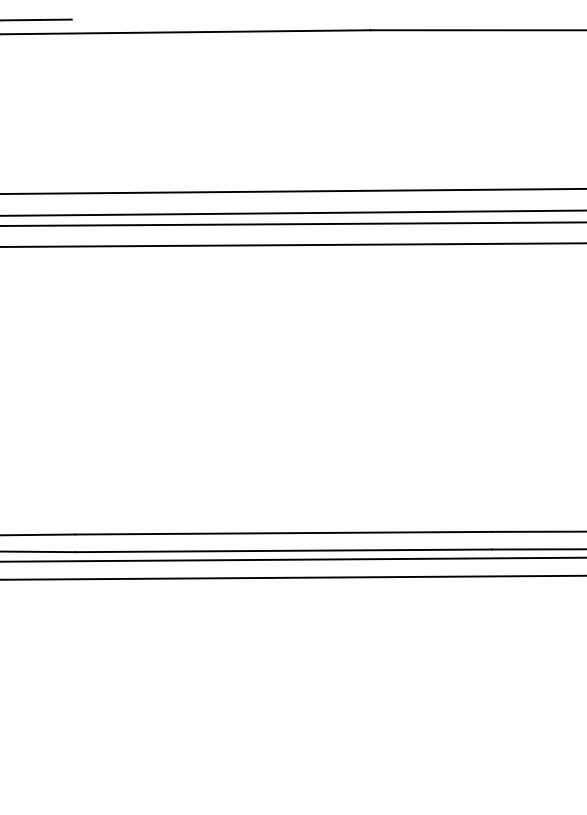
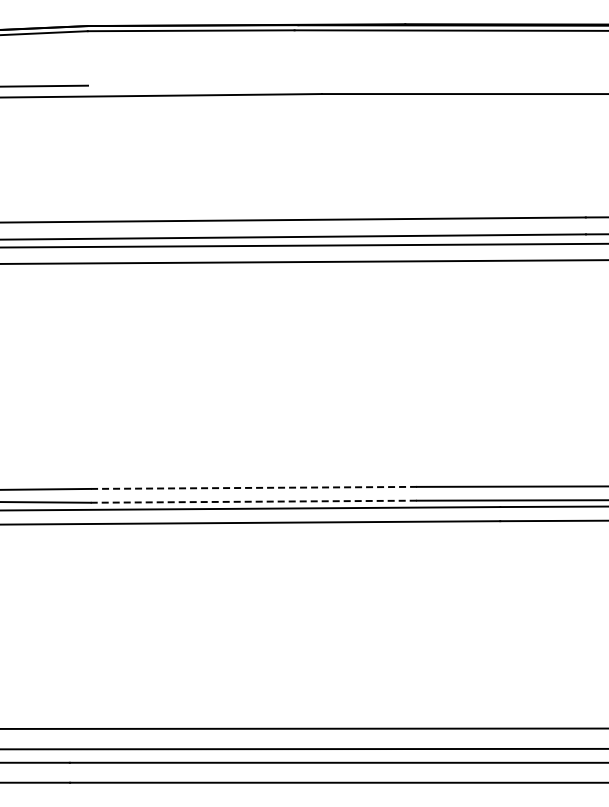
line: (283, 532) -> (253, 487), solid -> dashed
line: (284, 550) -> (254, 501), solid -> dashed

